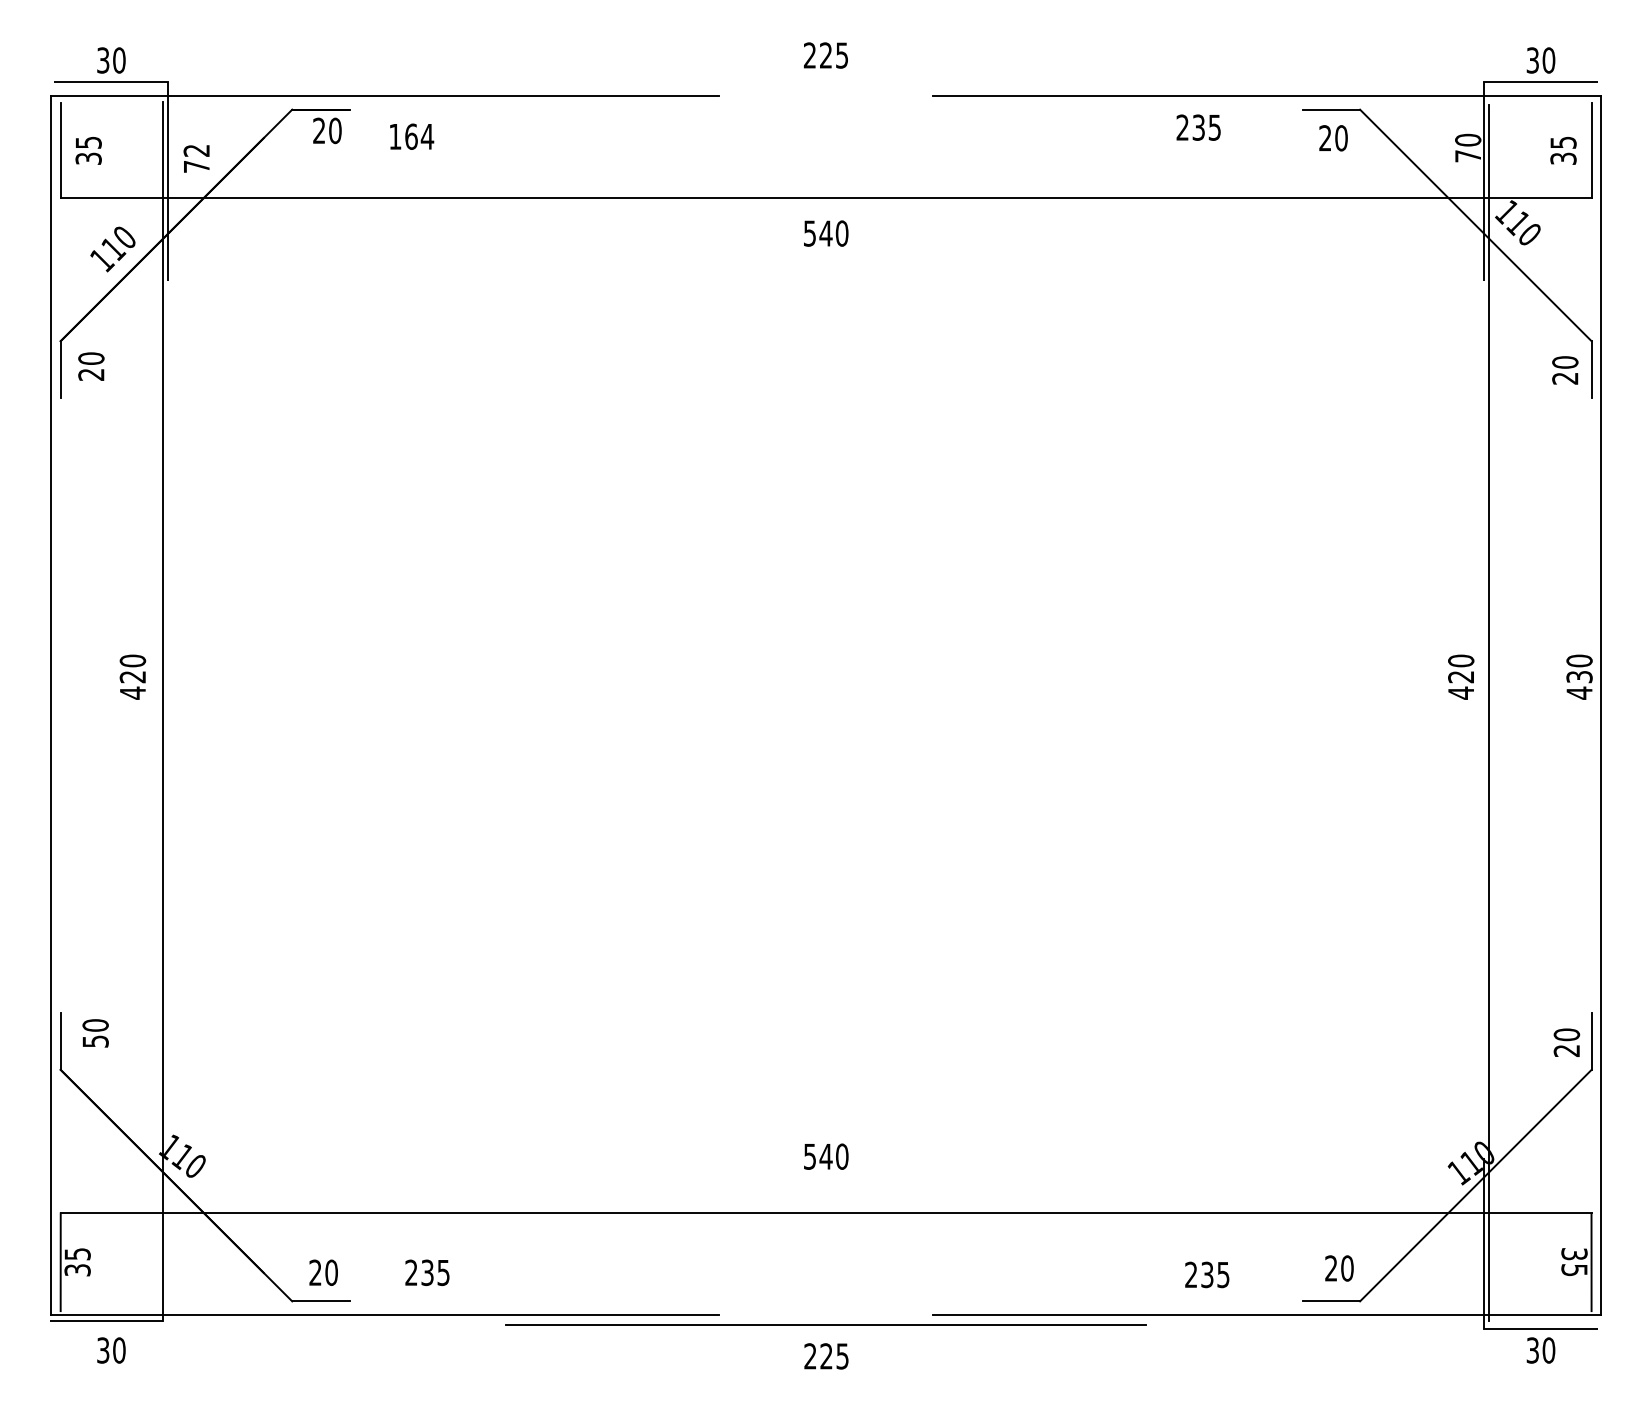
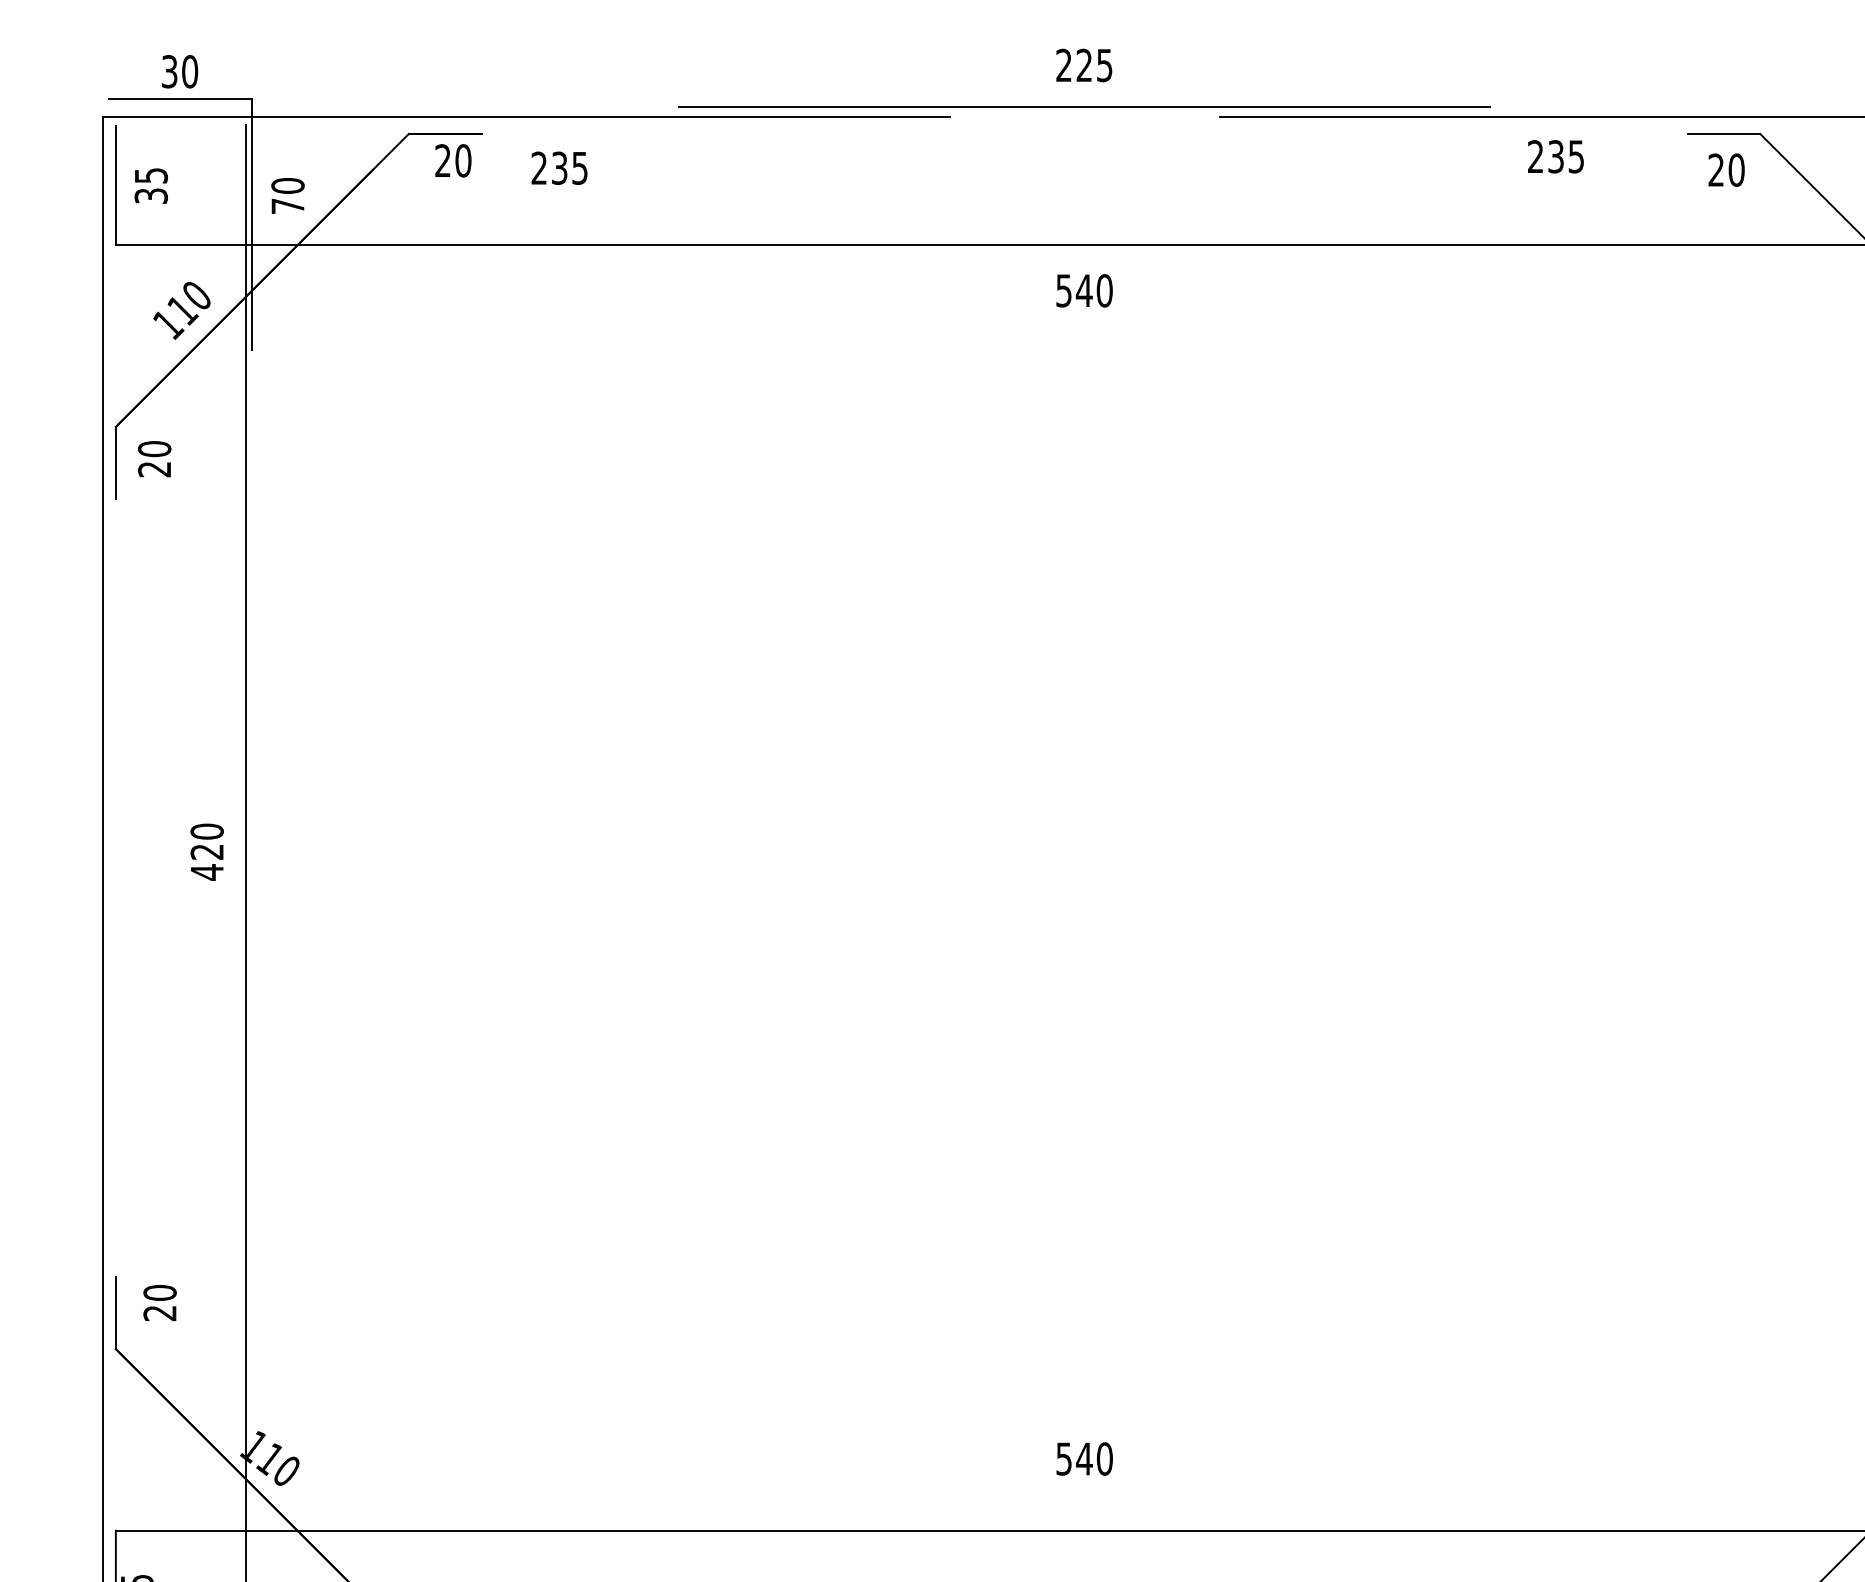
line: (826, 88) -> (1084, 107), added
text: (411, 136) -> (559, 167), 164 -> 235
text: (196, 150) -> (287, 185), 72 -> 70
text: (95, 1041) -> (159, 1313), 50 -> 20

